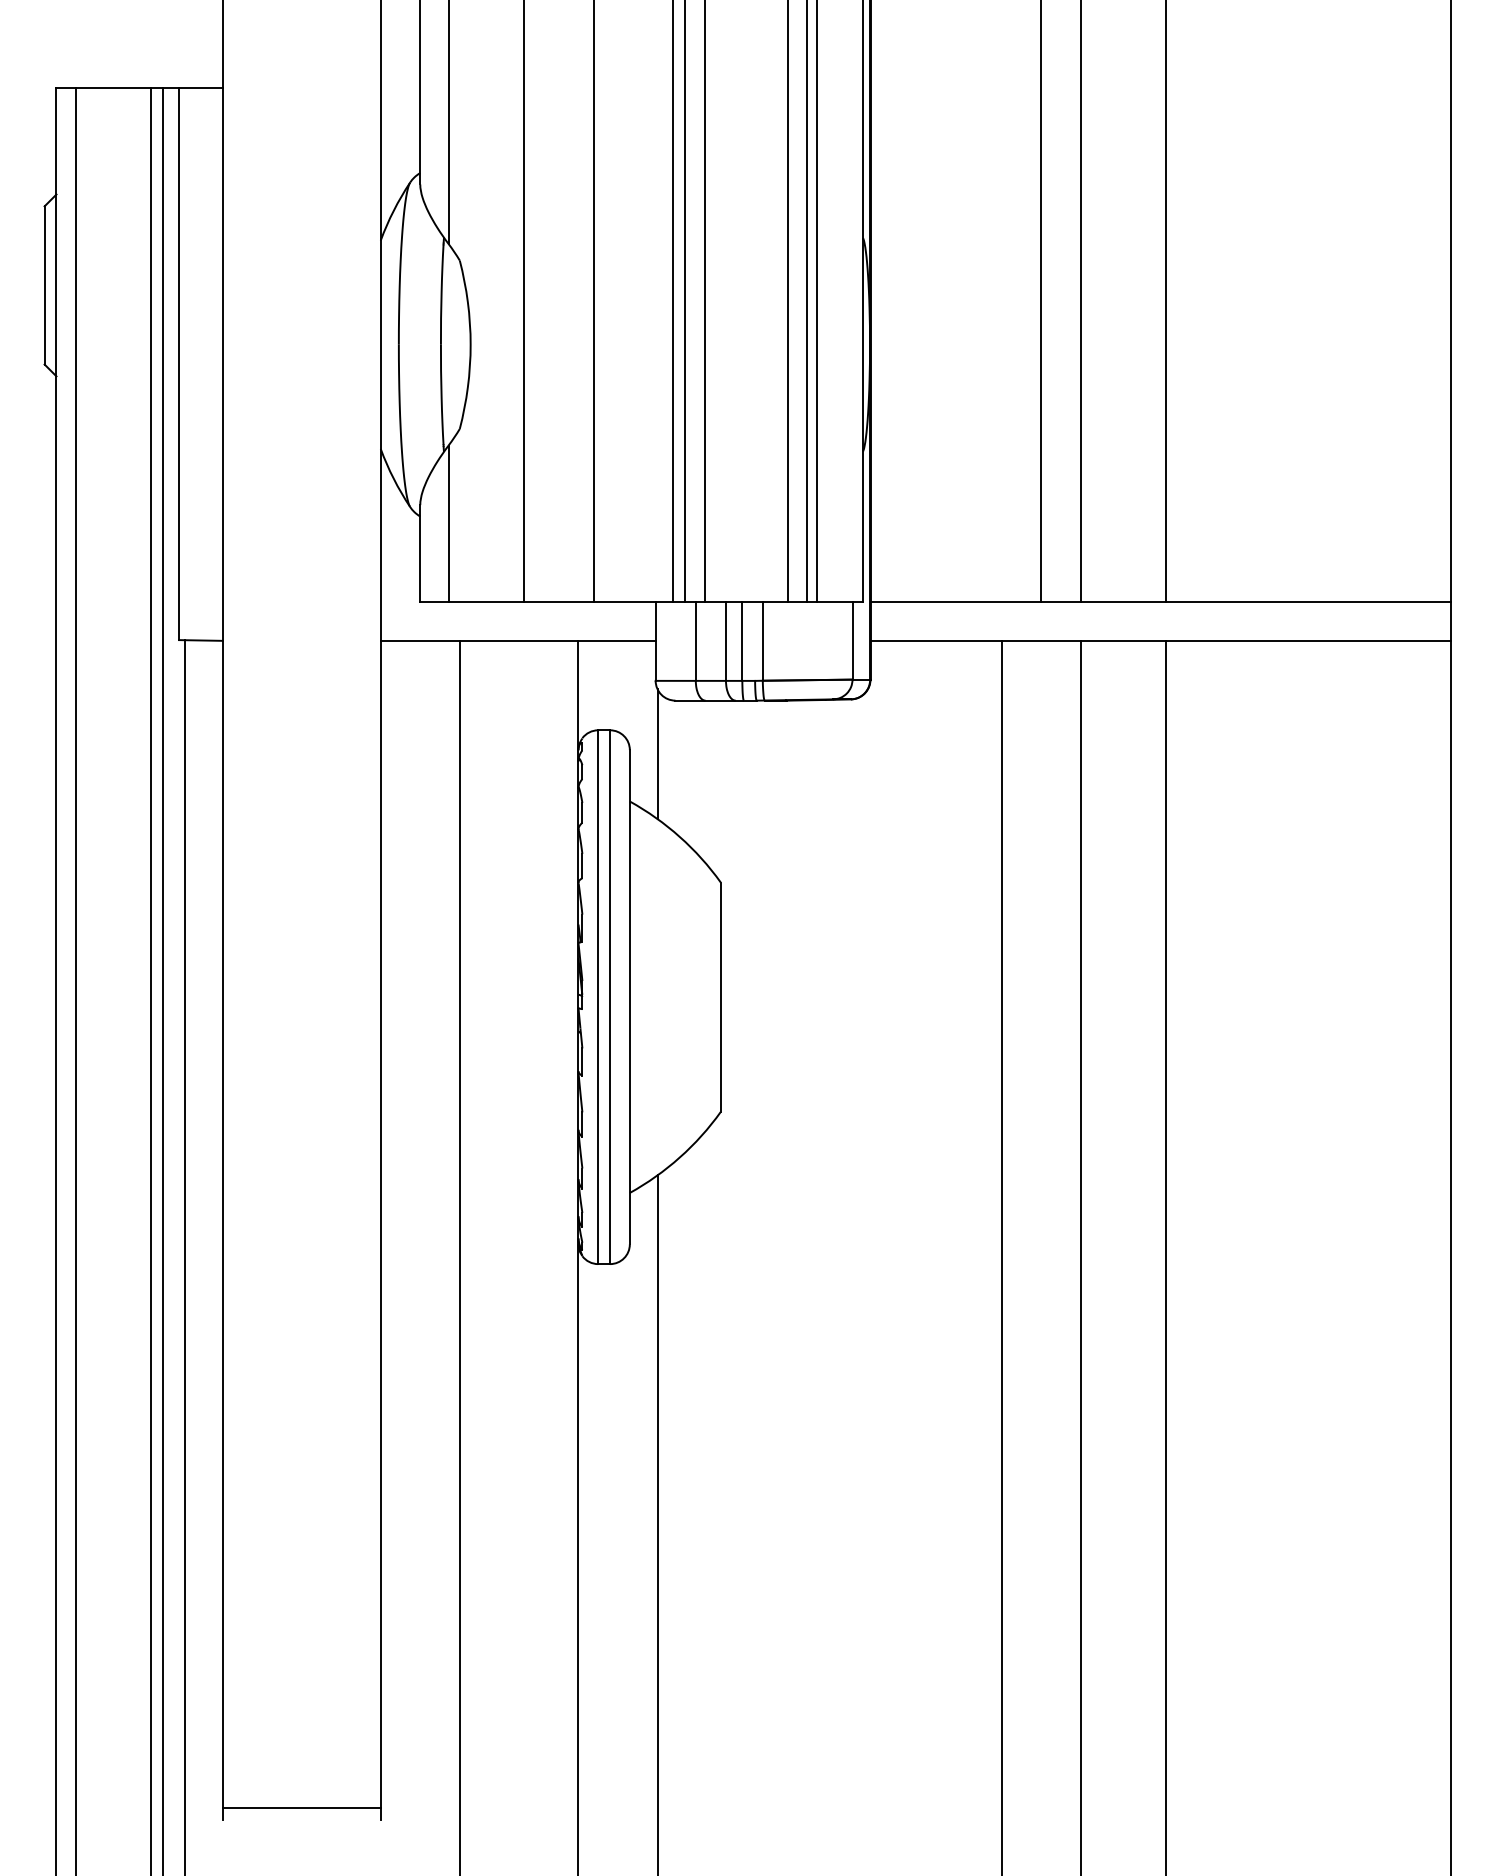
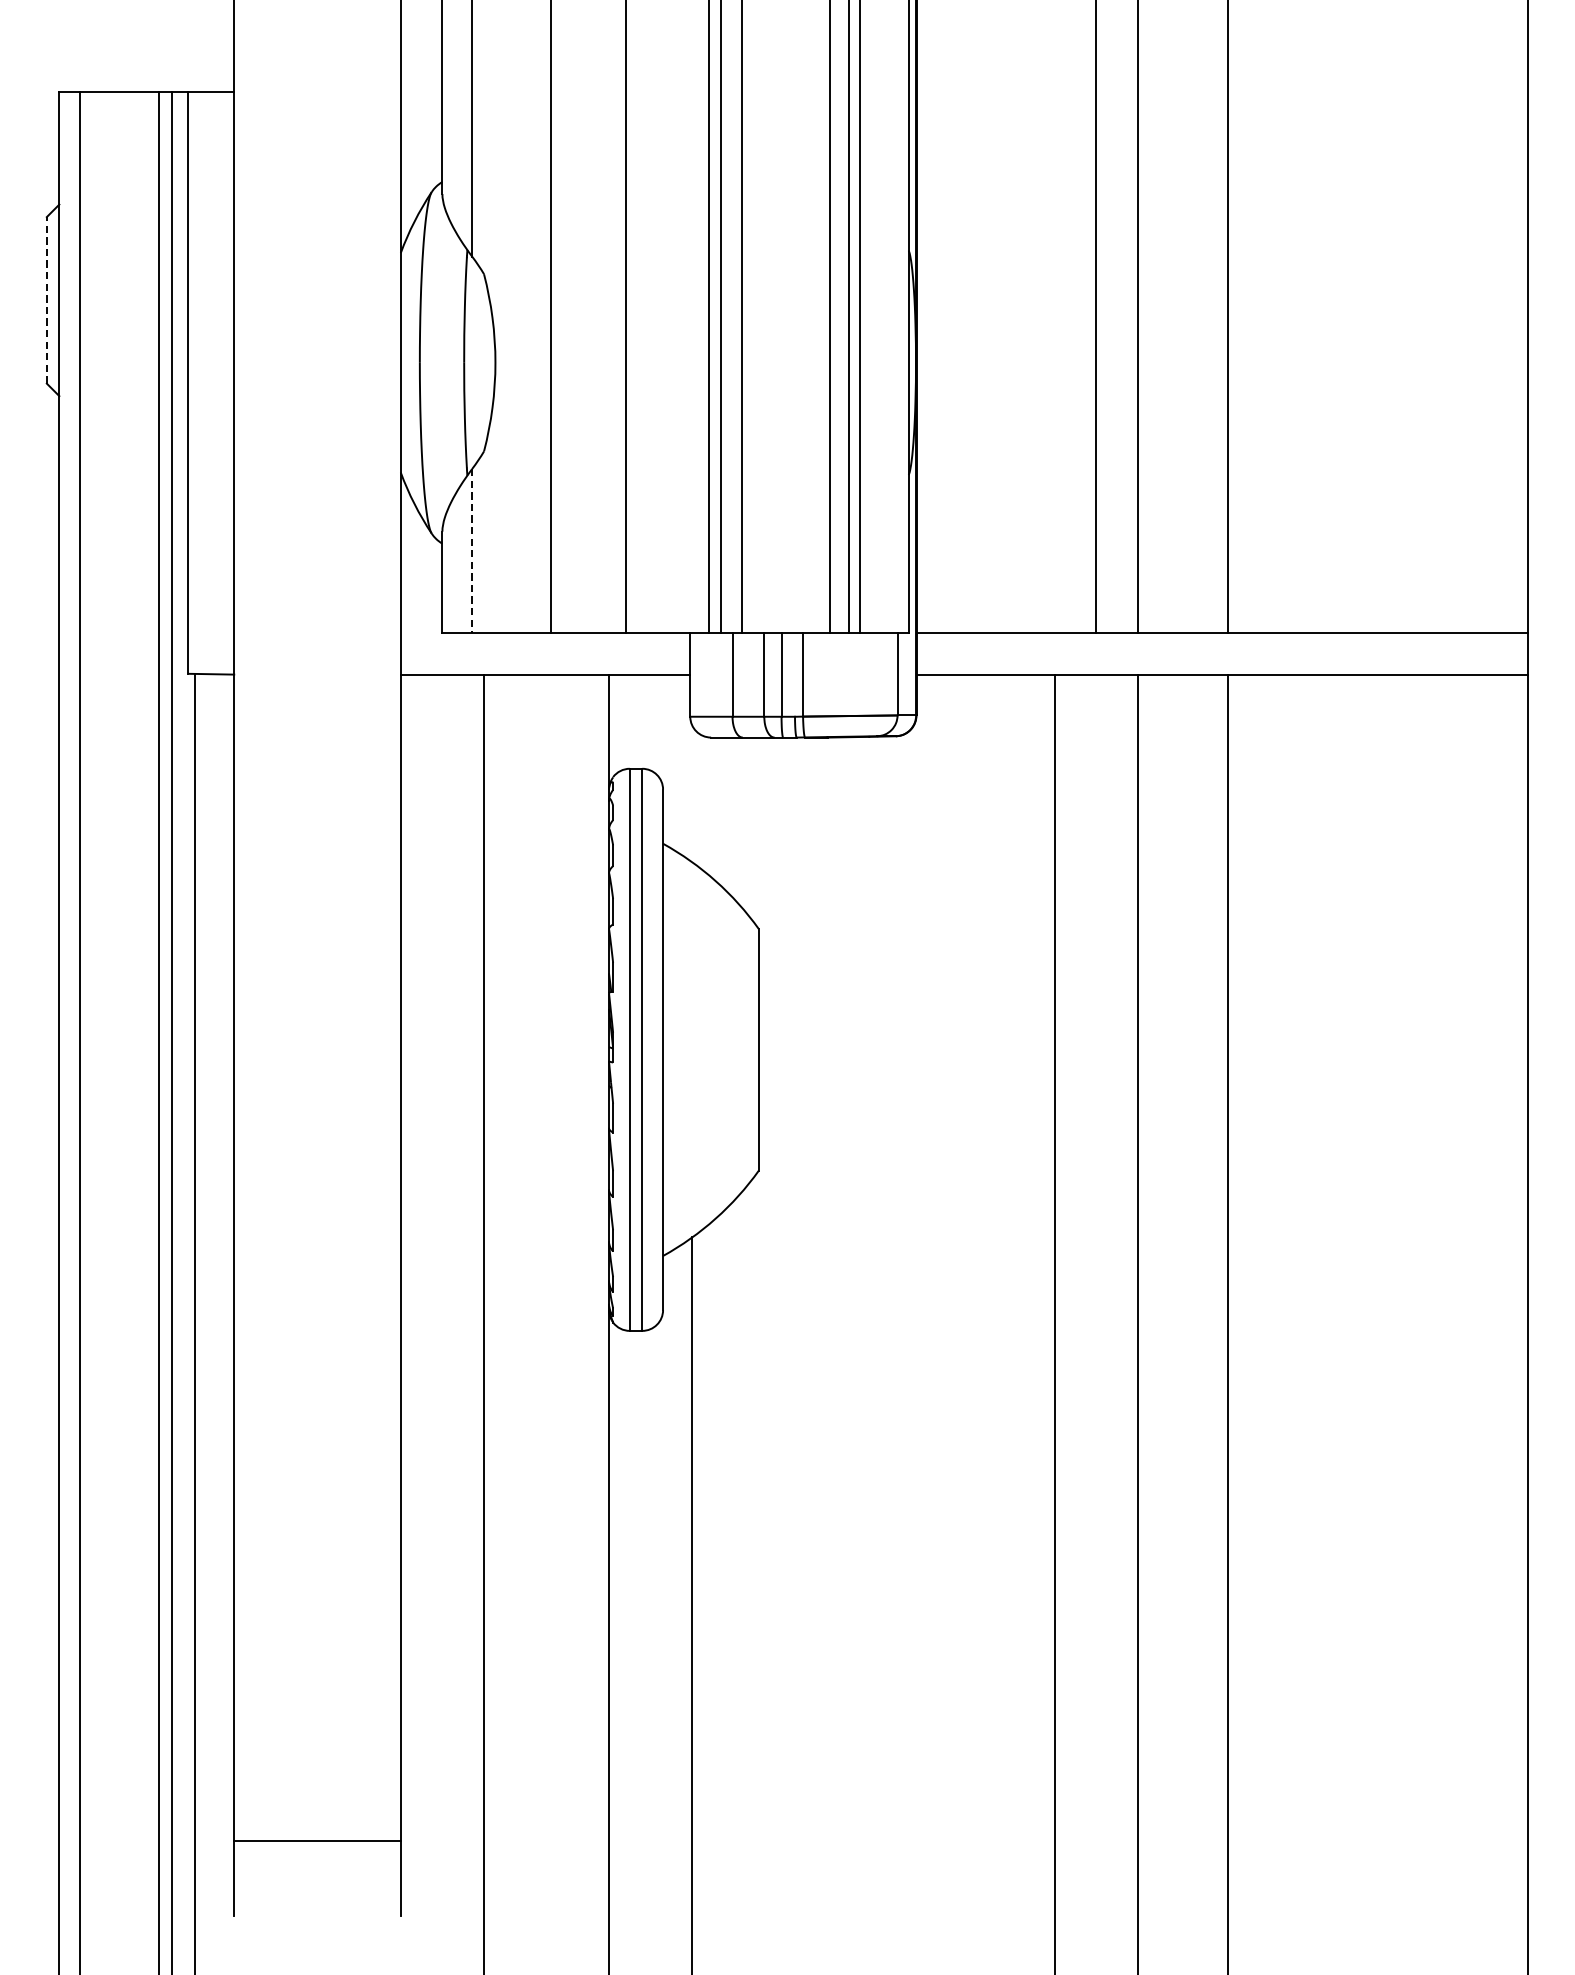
line: (44, 284) -> (46, 299), solid -> dashed
line: (448, 524) -> (472, 552), solid -> dashed
line: (657, 754) -> (692, 794), removed
line: (301, 1807) -> (317, 1840), moved

